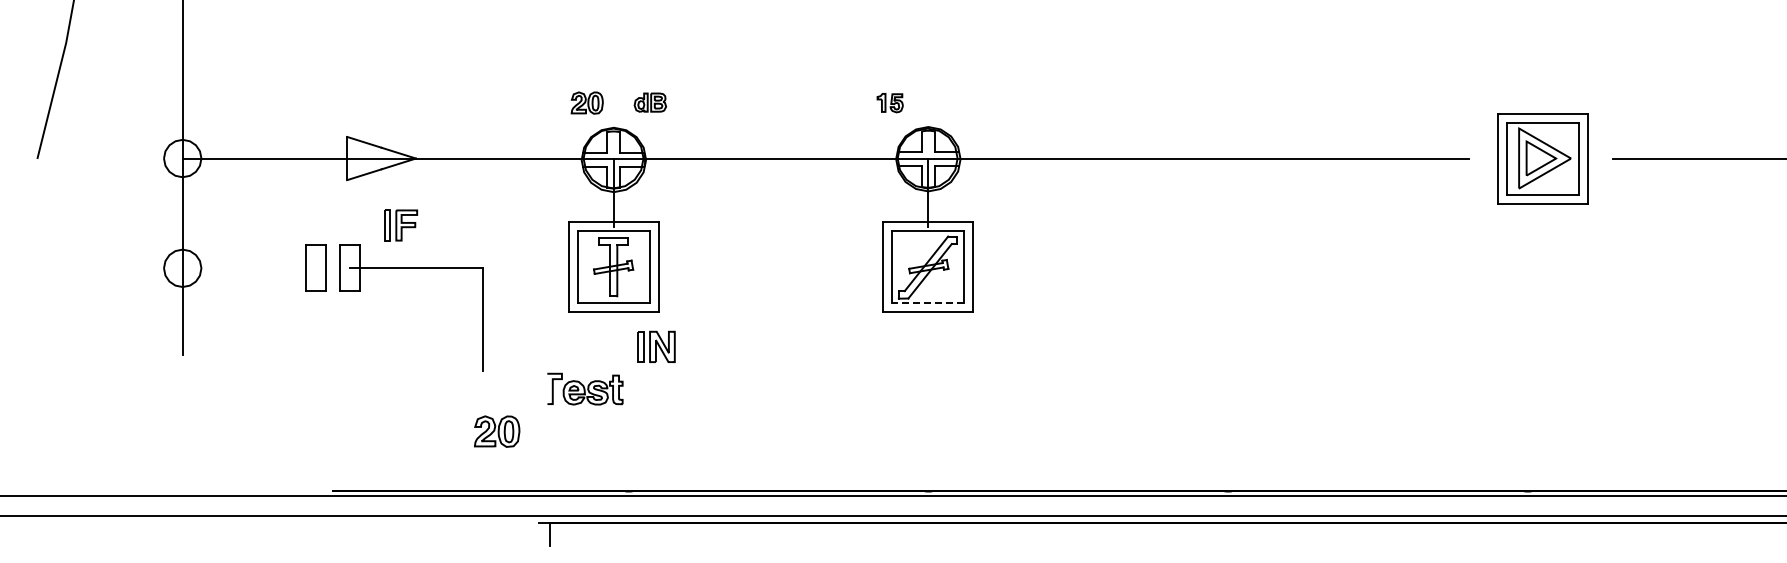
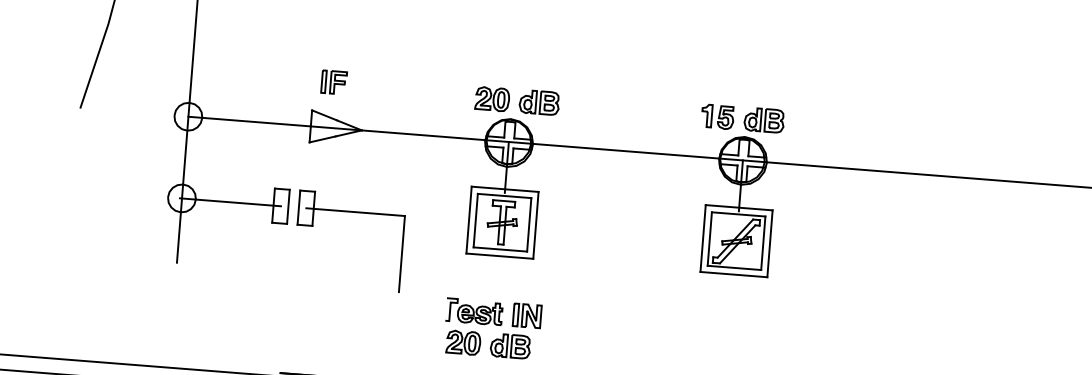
part: (587, 102) -> (492, 98), size x1.43
part: (650, 102) -> (539, 102), size x1.67
part: (890, 102) -> (718, 116), size x1.67
part: (952, 102) -> (764, 120), added
part: (401, 225) -> (334, 82), moved
line: (247, 268) -> (230, 202), added
line: (928, 303) -> (734, 268), dashed -> solid
part: (656, 346) -> (527, 315), moved
part: (497, 431) -> (463, 342), moved
part: (637, 431) -> (510, 346), added

